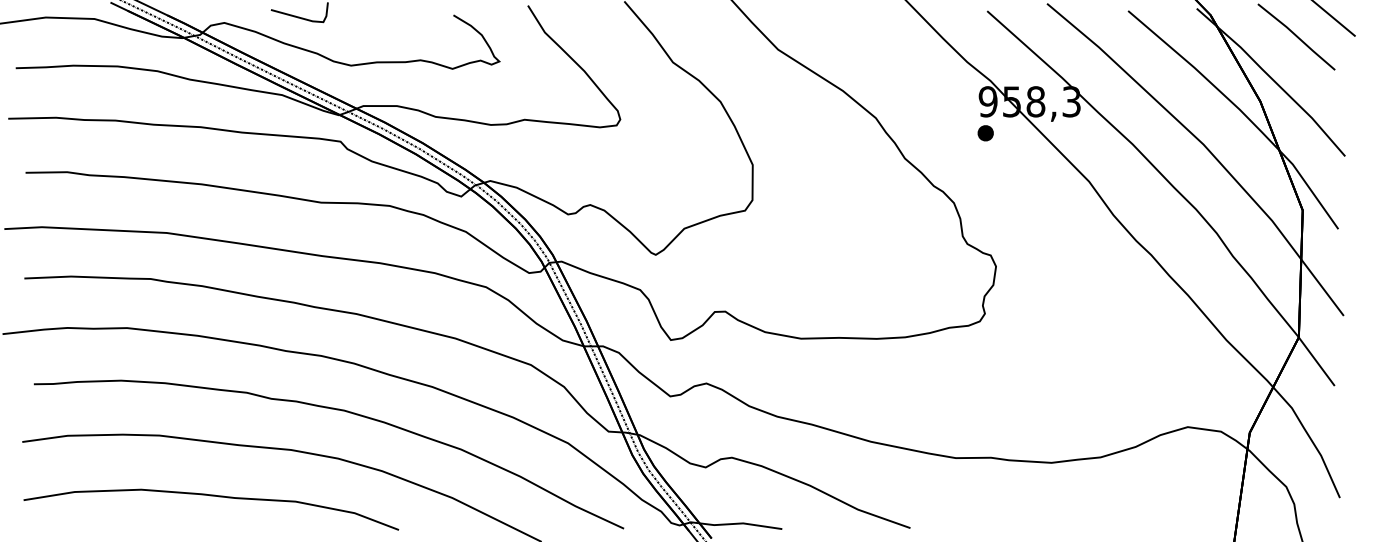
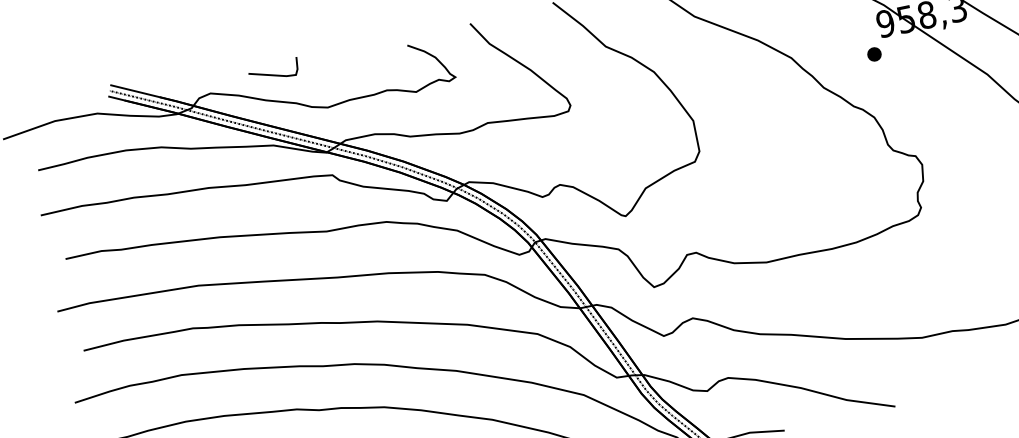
part: (985, 133) -> (874, 54), moved

